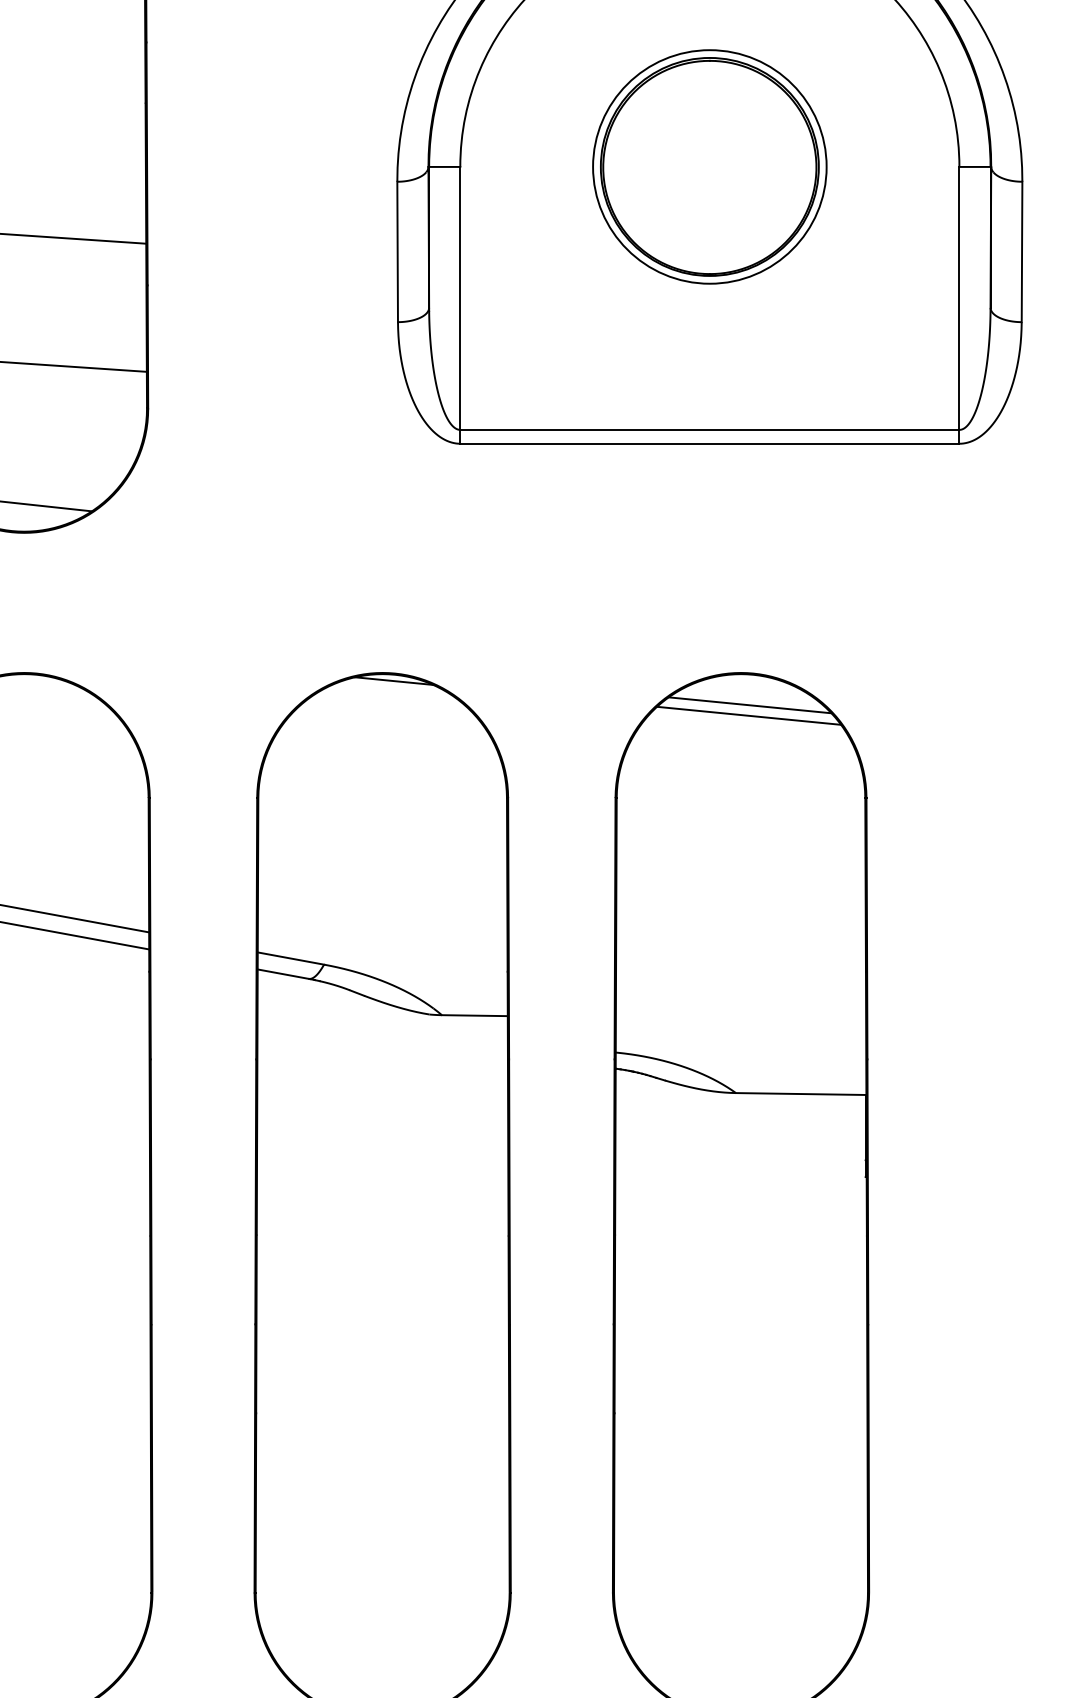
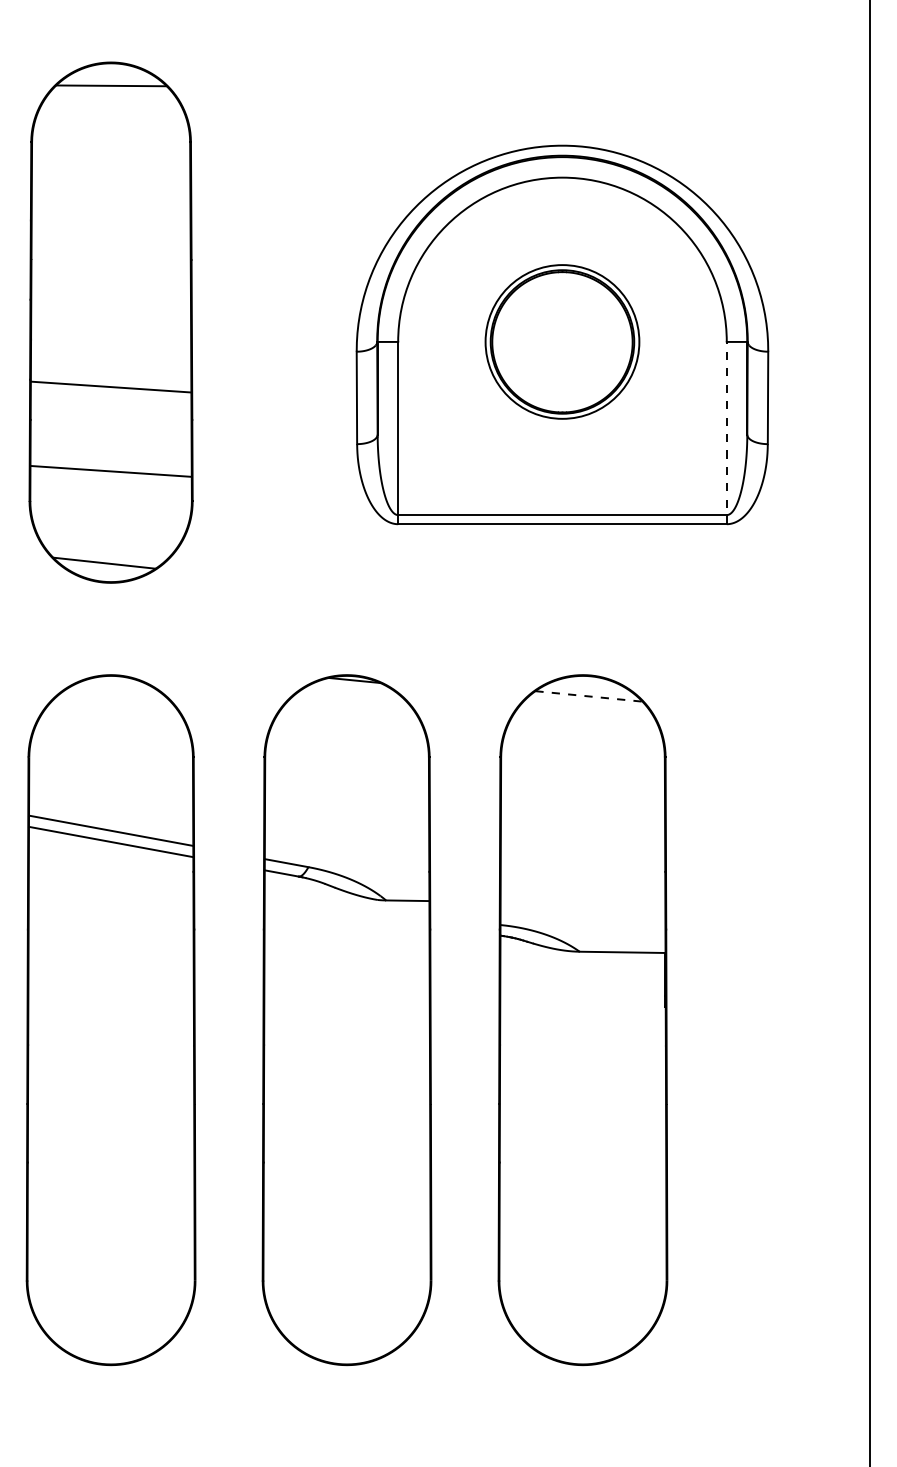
line: (958, 304) -> (726, 432), solid -> dashed
line: (750, 705) -> (589, 696), solid -> dashed
line: (747, 716) -> (587, 703), removed

